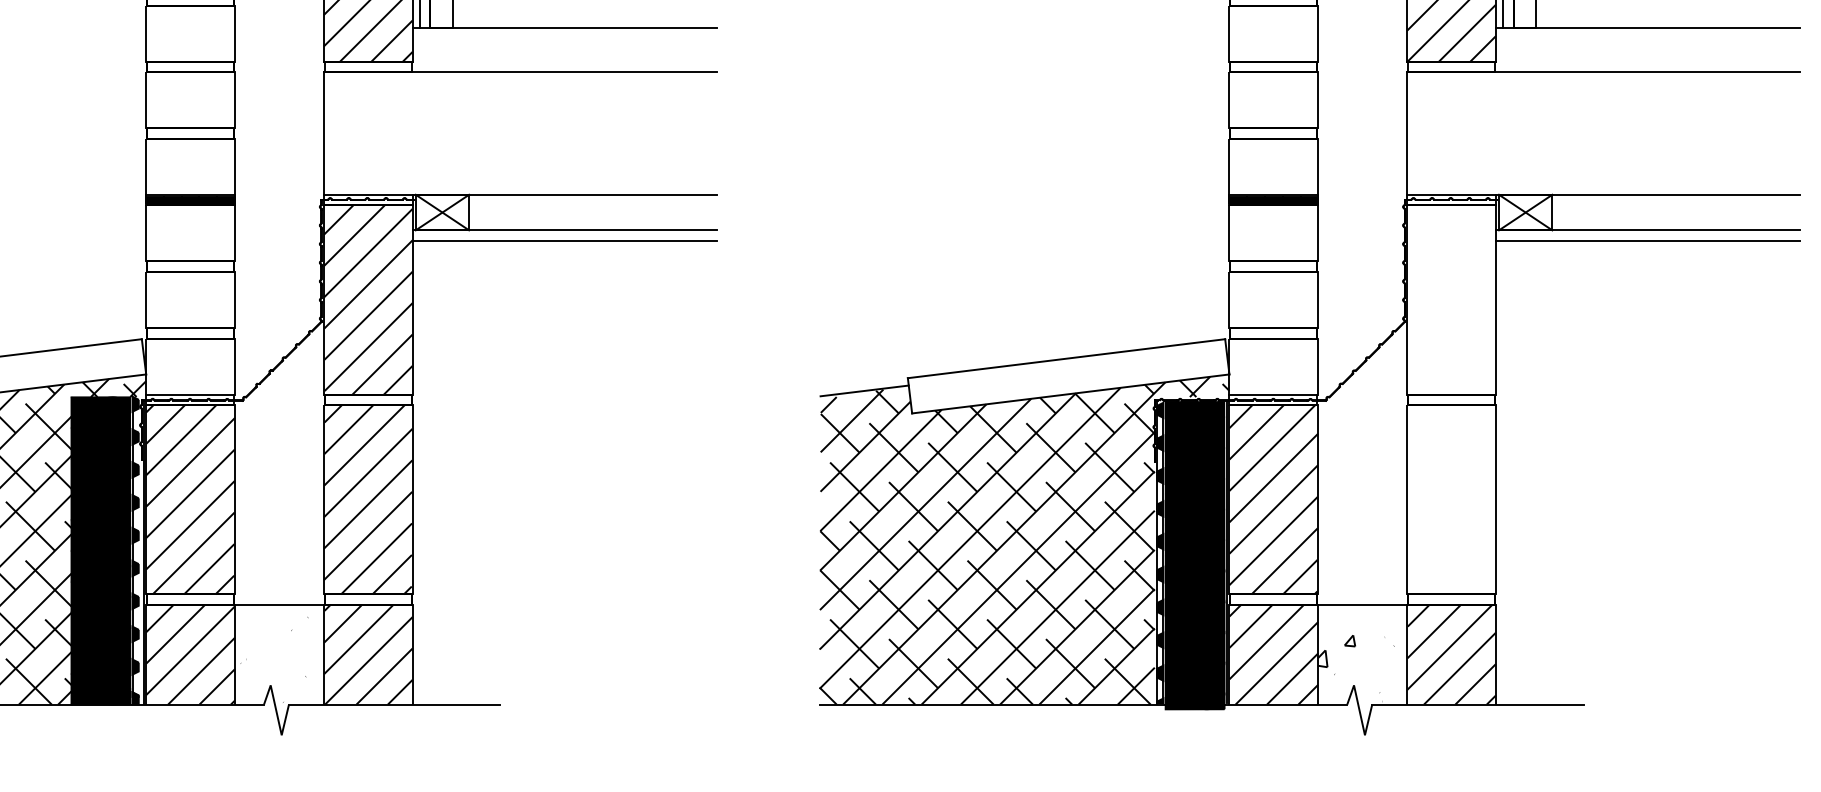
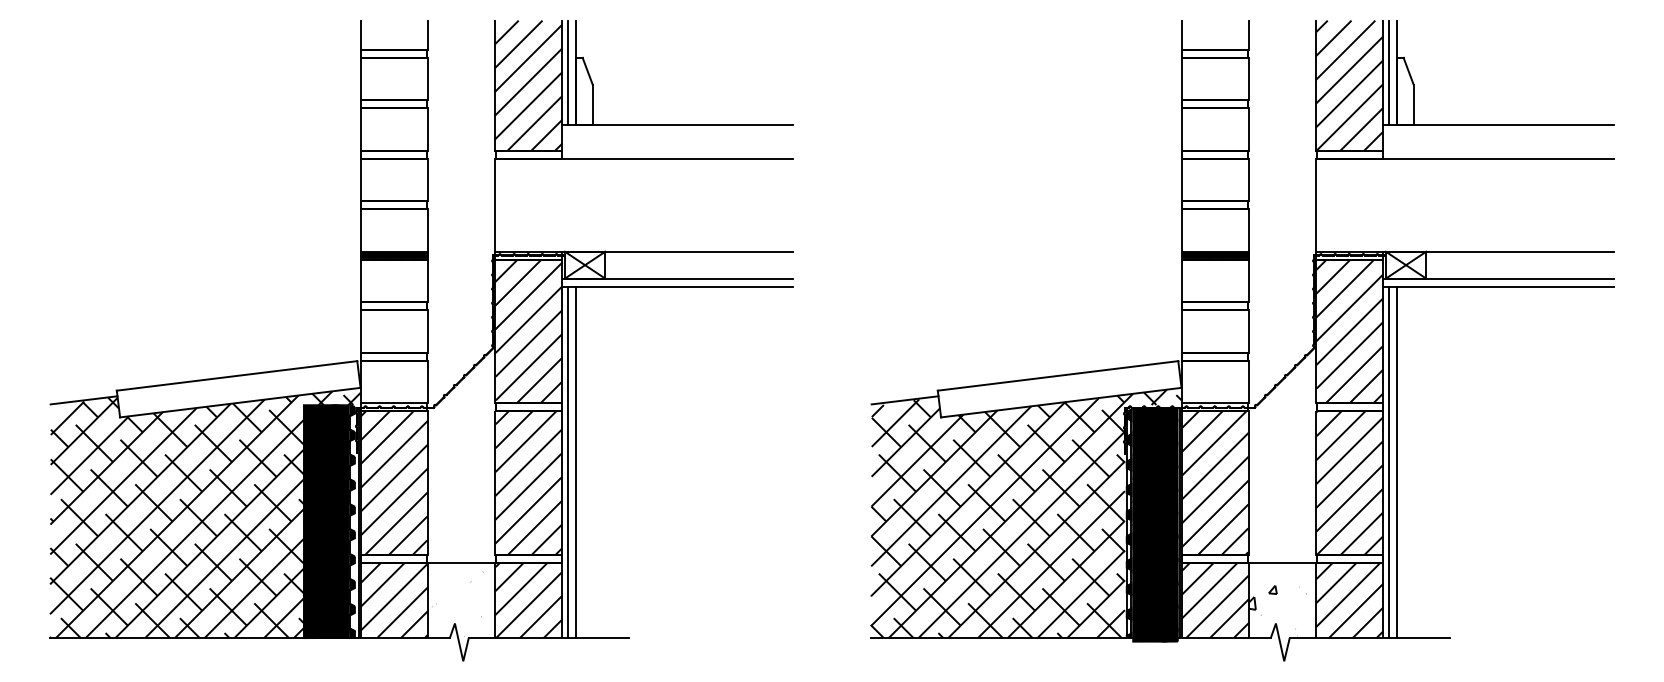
hatch: (1451, 300) -> (1349, 331), added
line: (419, 472) -> (567, 462), added
line: (429, 472) -> (575, 462), added
line: (1502, 472) -> (1388, 462), added
line: (1513, 472) -> (1396, 462), added
hatch: (1451, 499) -> (1349, 482), added

